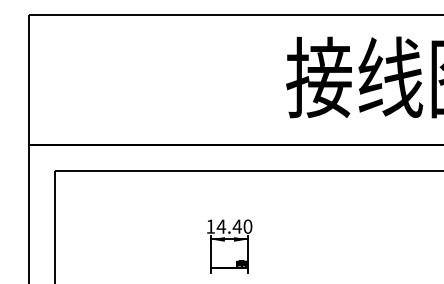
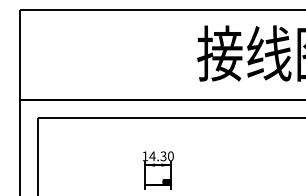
text: (237, 226) -> (163, 156), 14.40 -> 14.30

